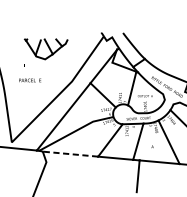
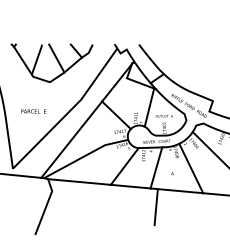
part: (45, 48) -> (51, 62), size x1.67
text: (29, 80) -> (33, 111), moved
line: (70, 154) -> (79, 182), dashed -> solid

